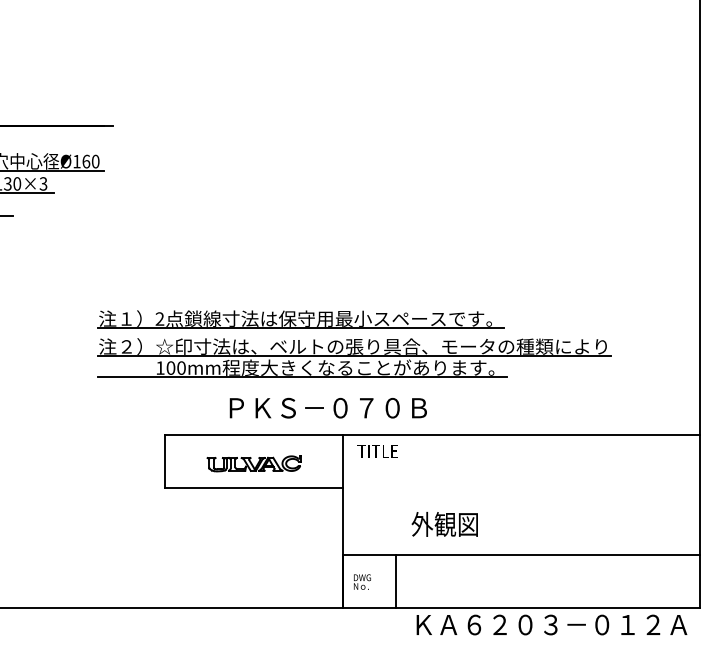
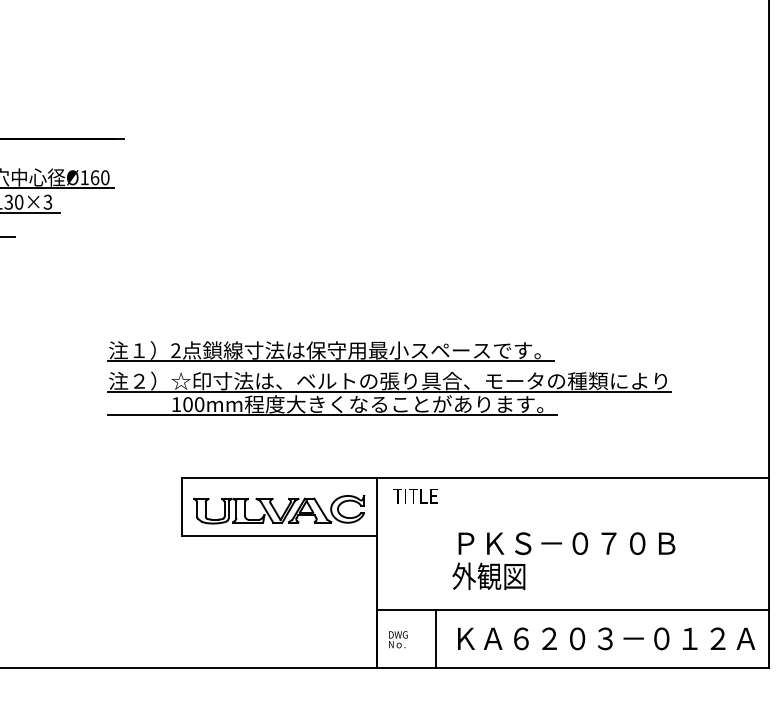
text: (327, 408) -> (566, 543), moved
part: (254, 463) -> (279, 509), size x1.67
text: (551, 624) -> (606, 638), moved

